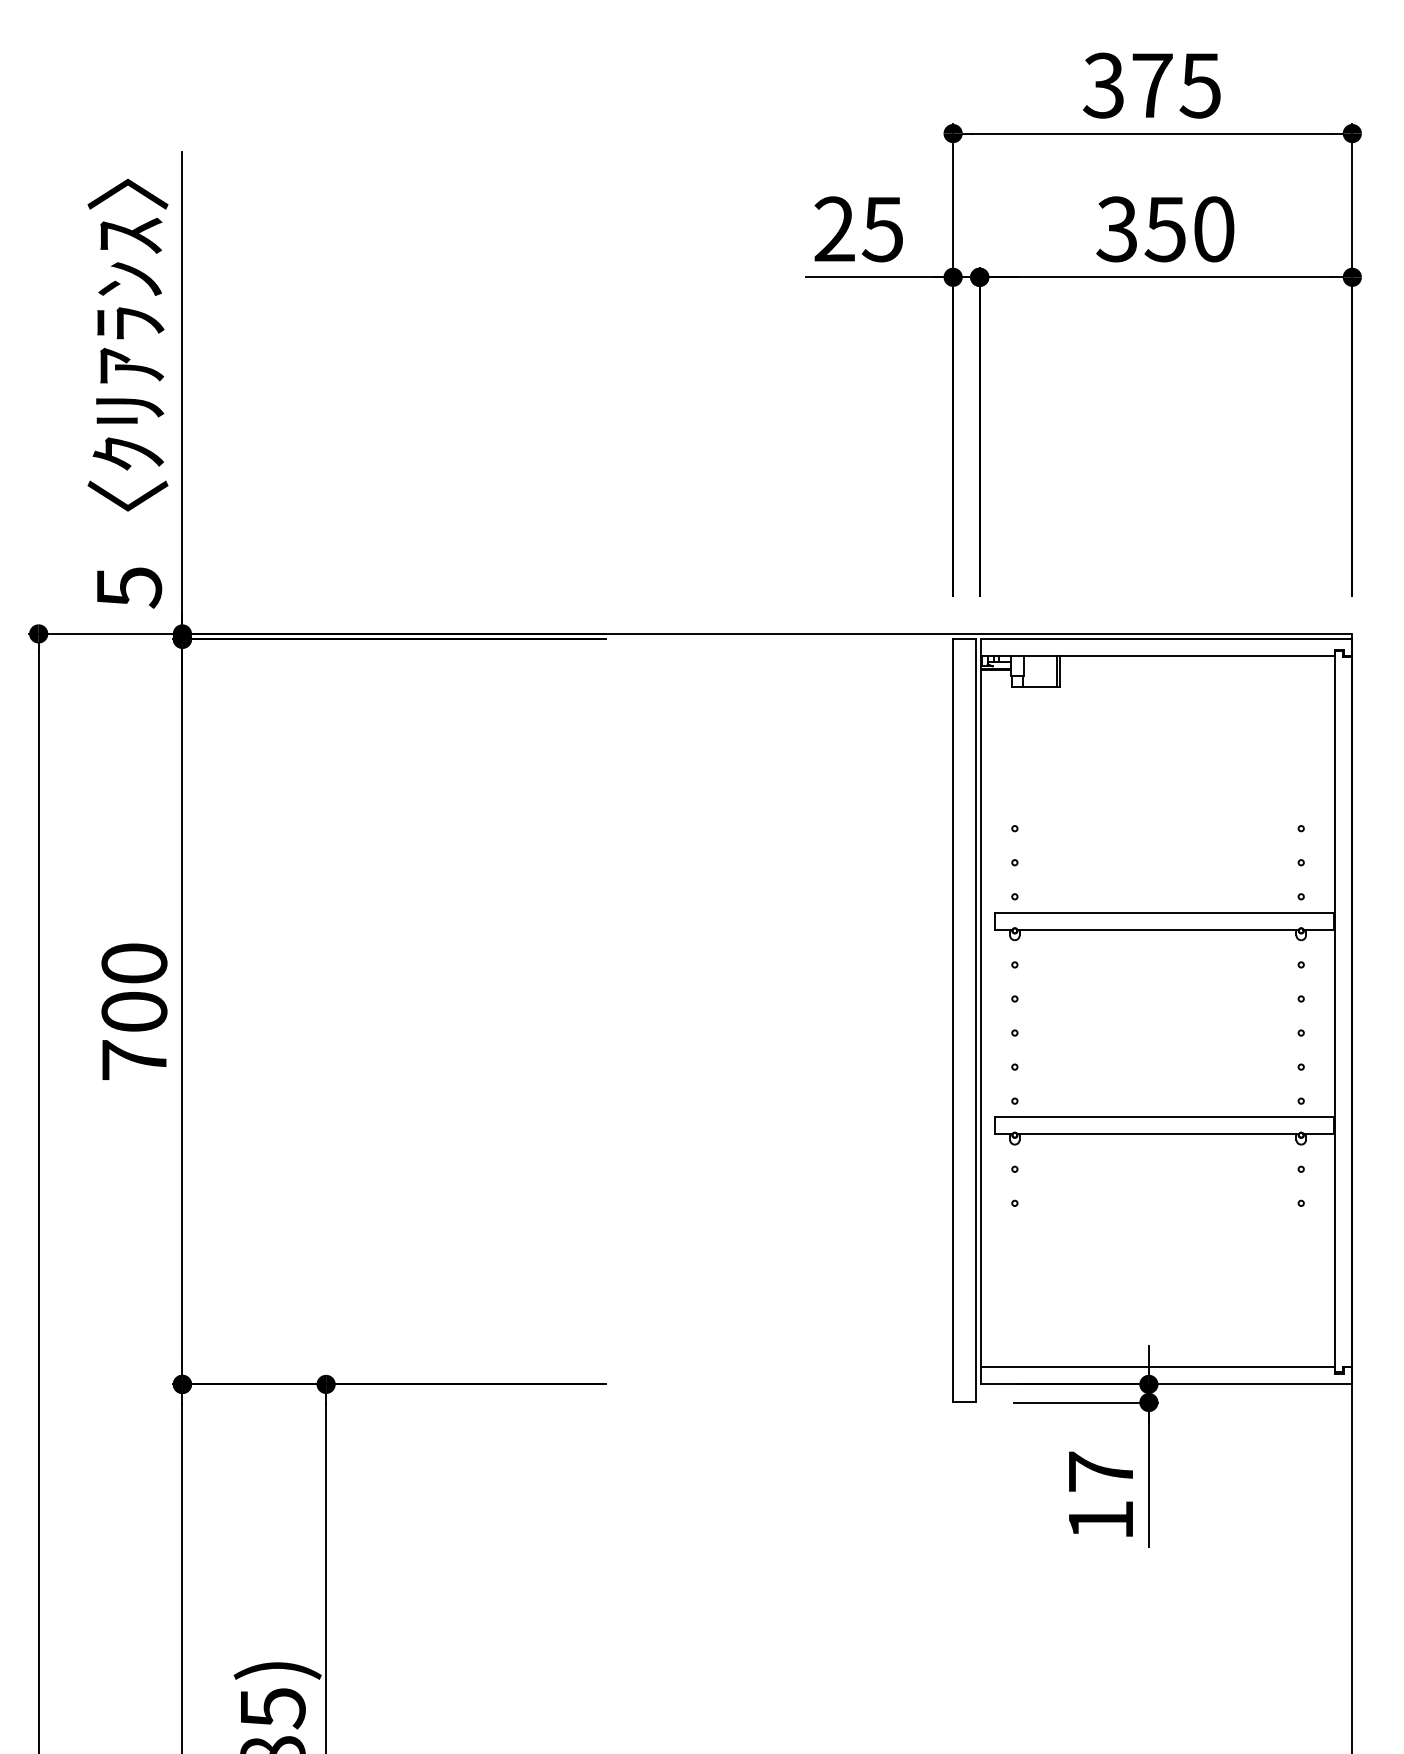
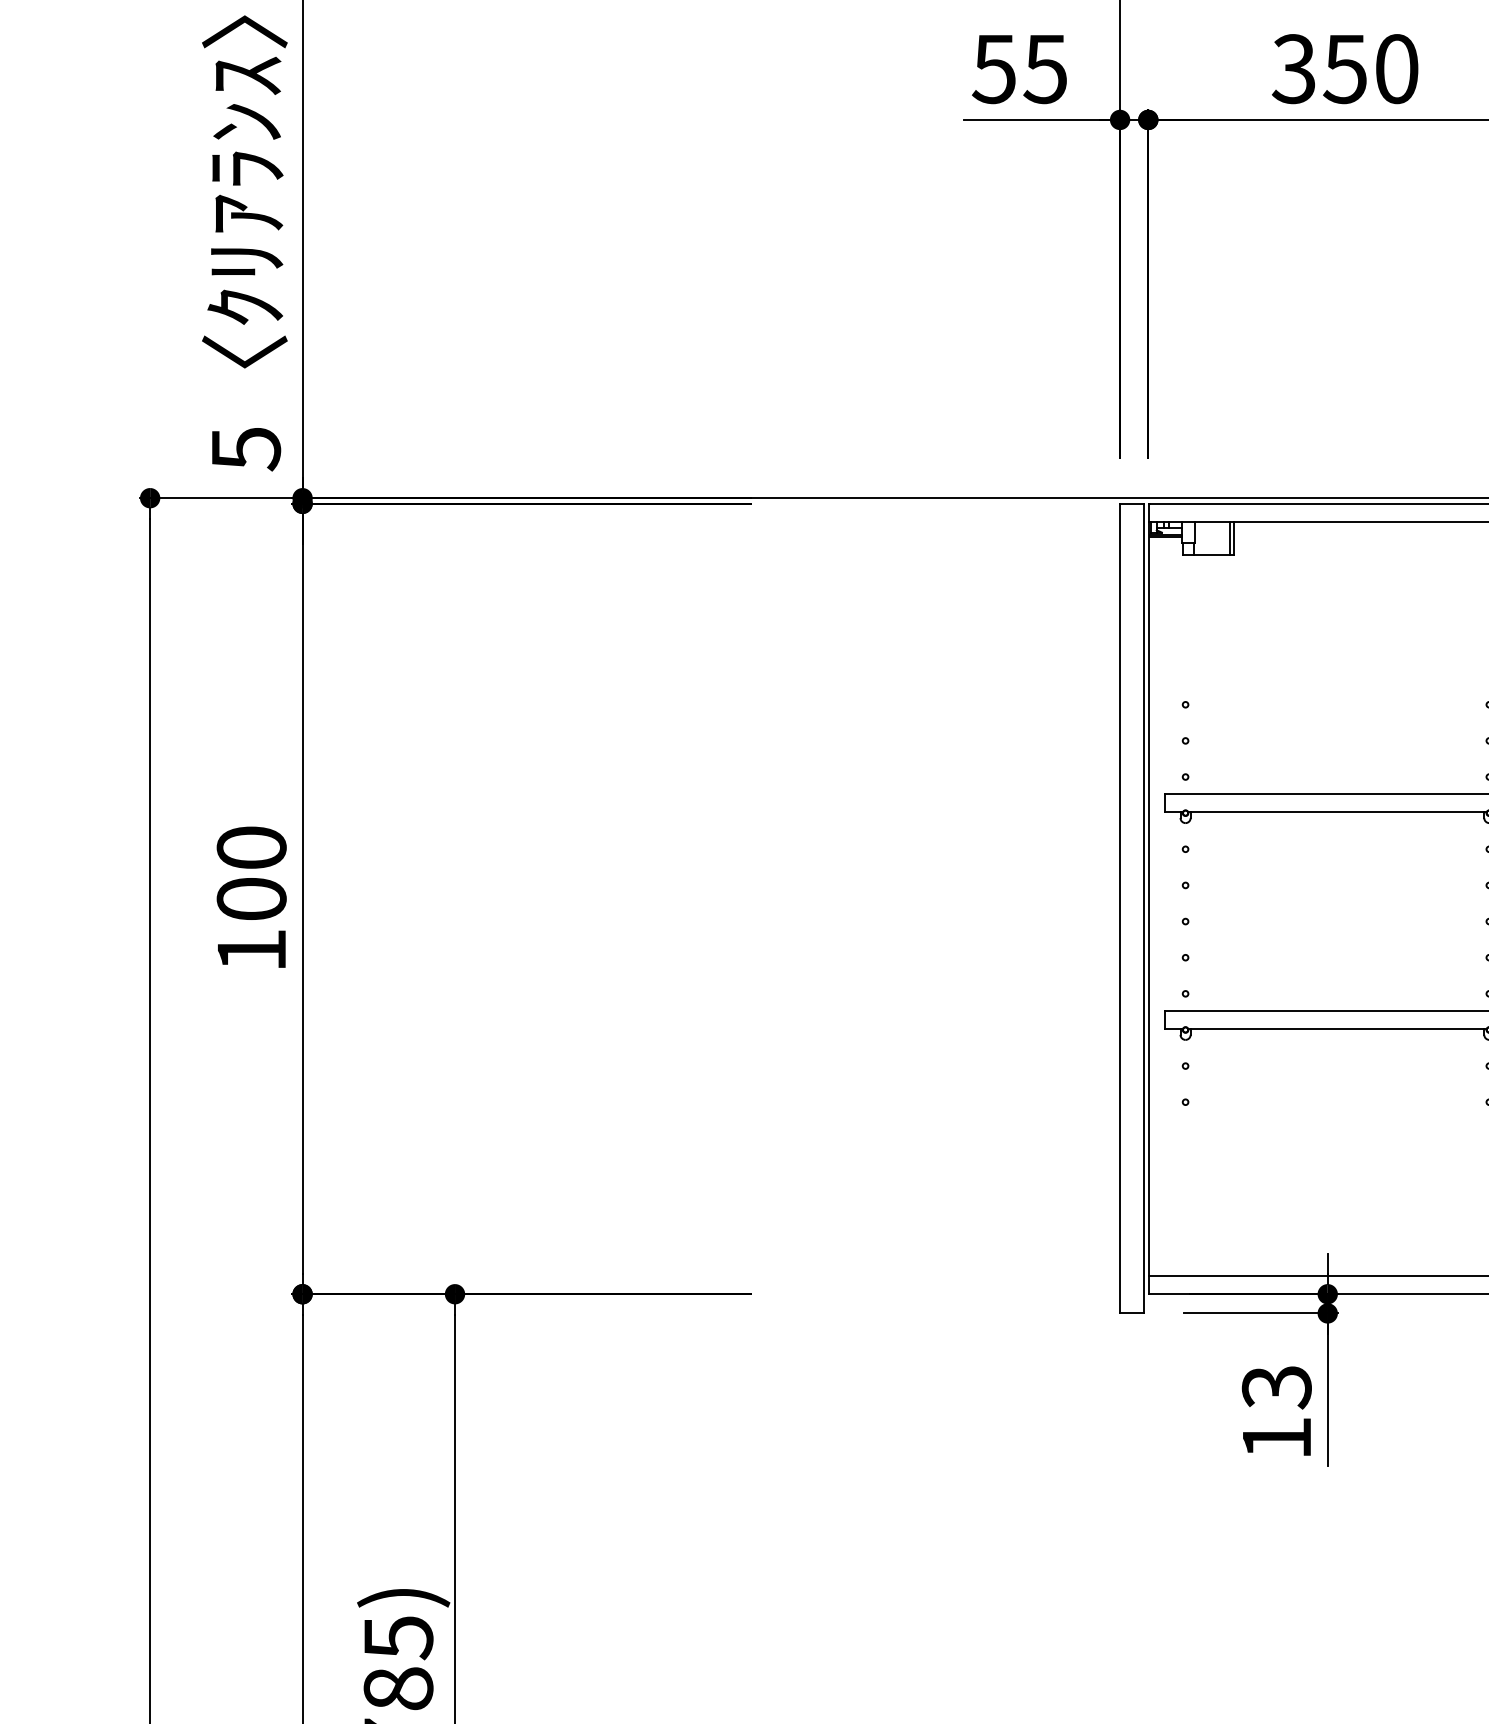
text: (833, 229) -> (993, 69), 25 -> 55
text: (134, 1059) -> (251, 949), 700 -> 100
text: (1100, 1472) -> (1276, 1387), 17 -> 13

